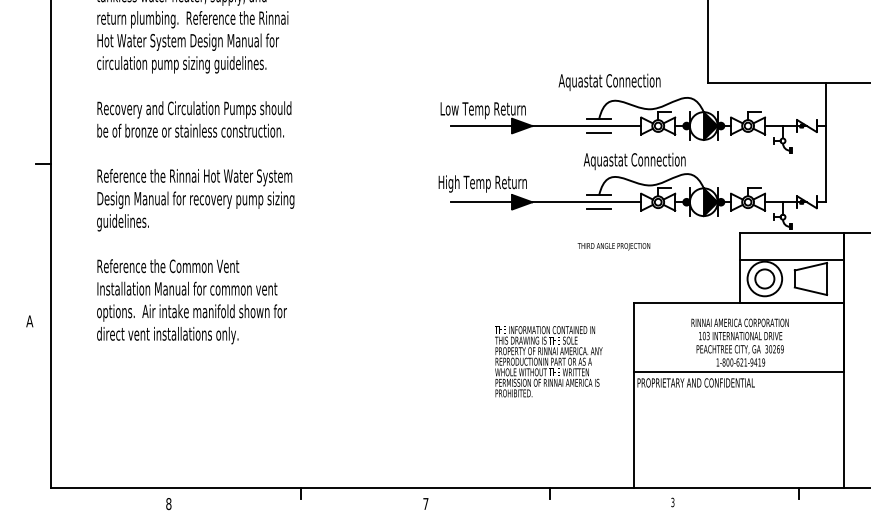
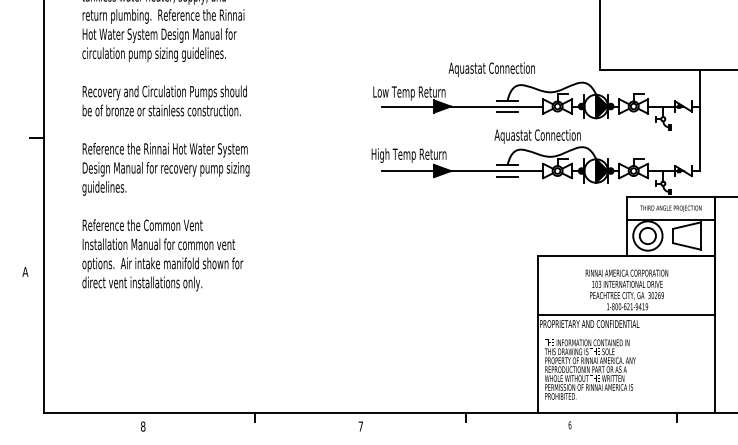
text: (609, 81) -> (491, 68), moved
text: (613, 246) -> (670, 208), moved
text: (548, 361) -> (590, 369), moved
text: (672, 502) -> (569, 425), 3 -> 6

